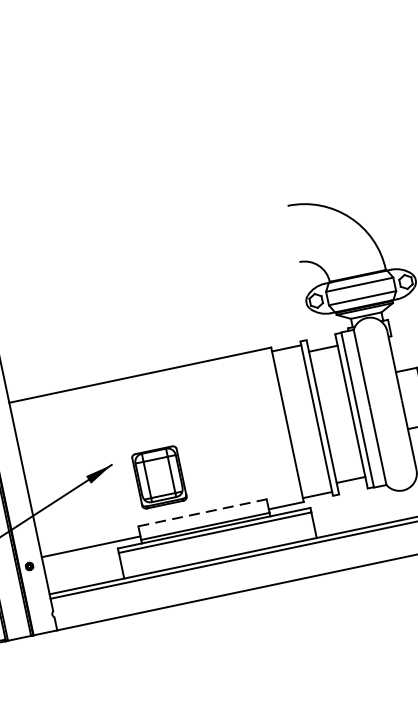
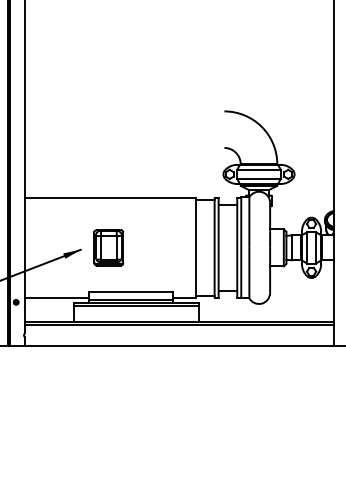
part: (158, 477) -> (108, 247), moved
line: (203, 512) -> (131, 291), dashed -> solid

